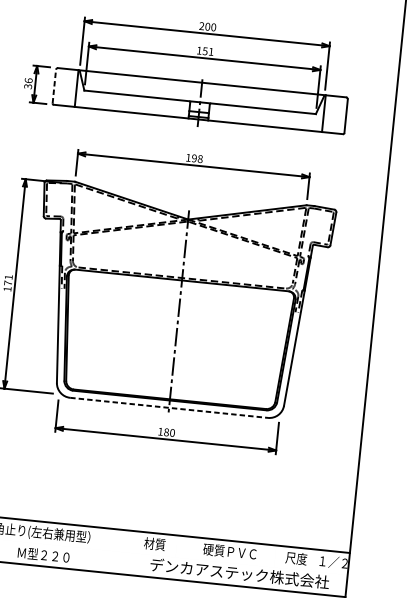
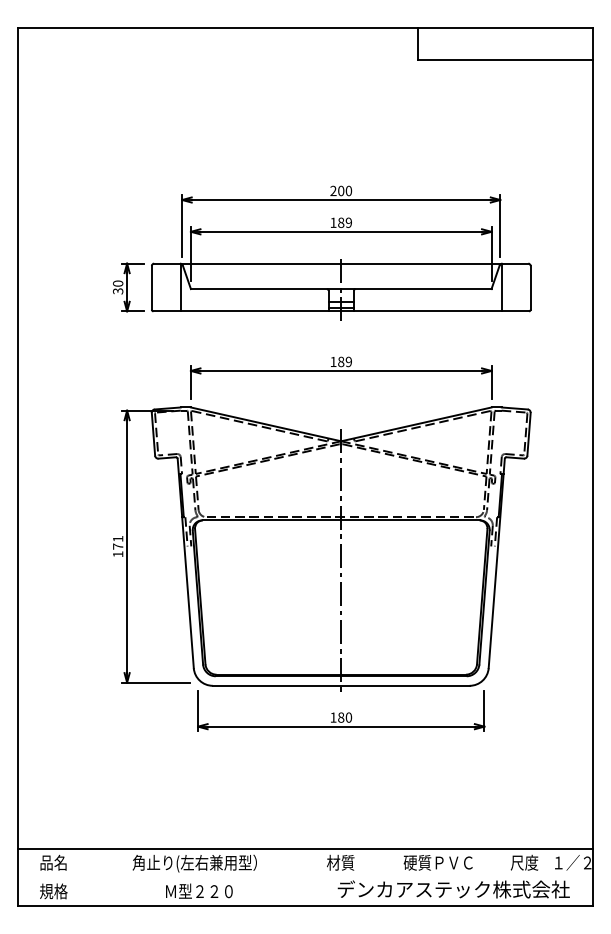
text: (207, 51) -> (344, 222), 151 -> 189
text: (29, 80) -> (118, 283), 36 -> 30
line: (54, 86) -> (151, 287), dashed -> solid
text: (197, 158) -> (345, 361), 198 -> 189
line: (169, 407) -> (341, 685), dashed -> solid

